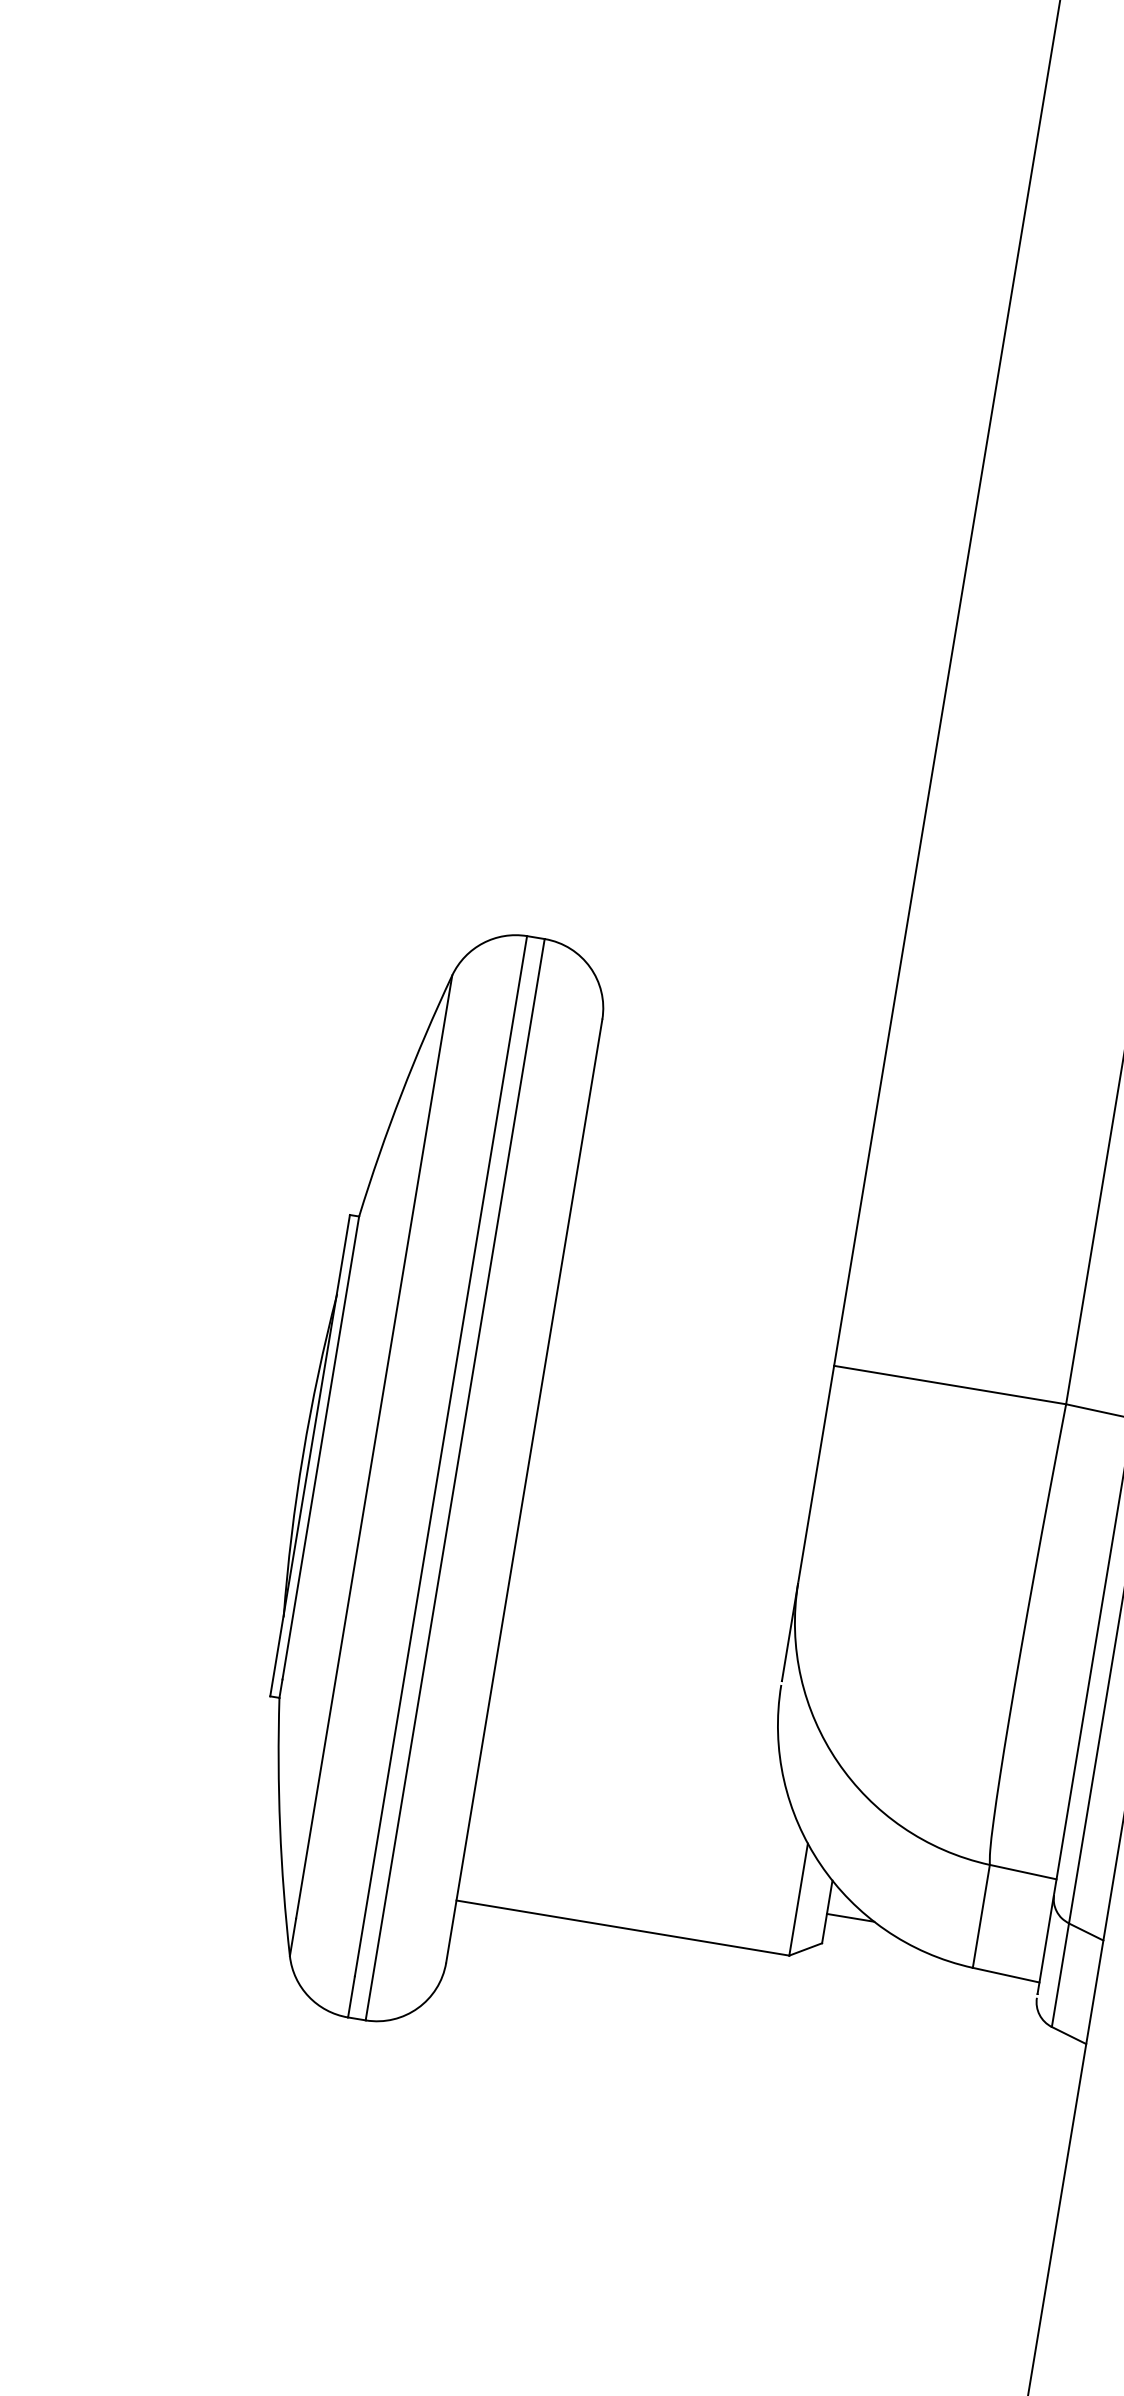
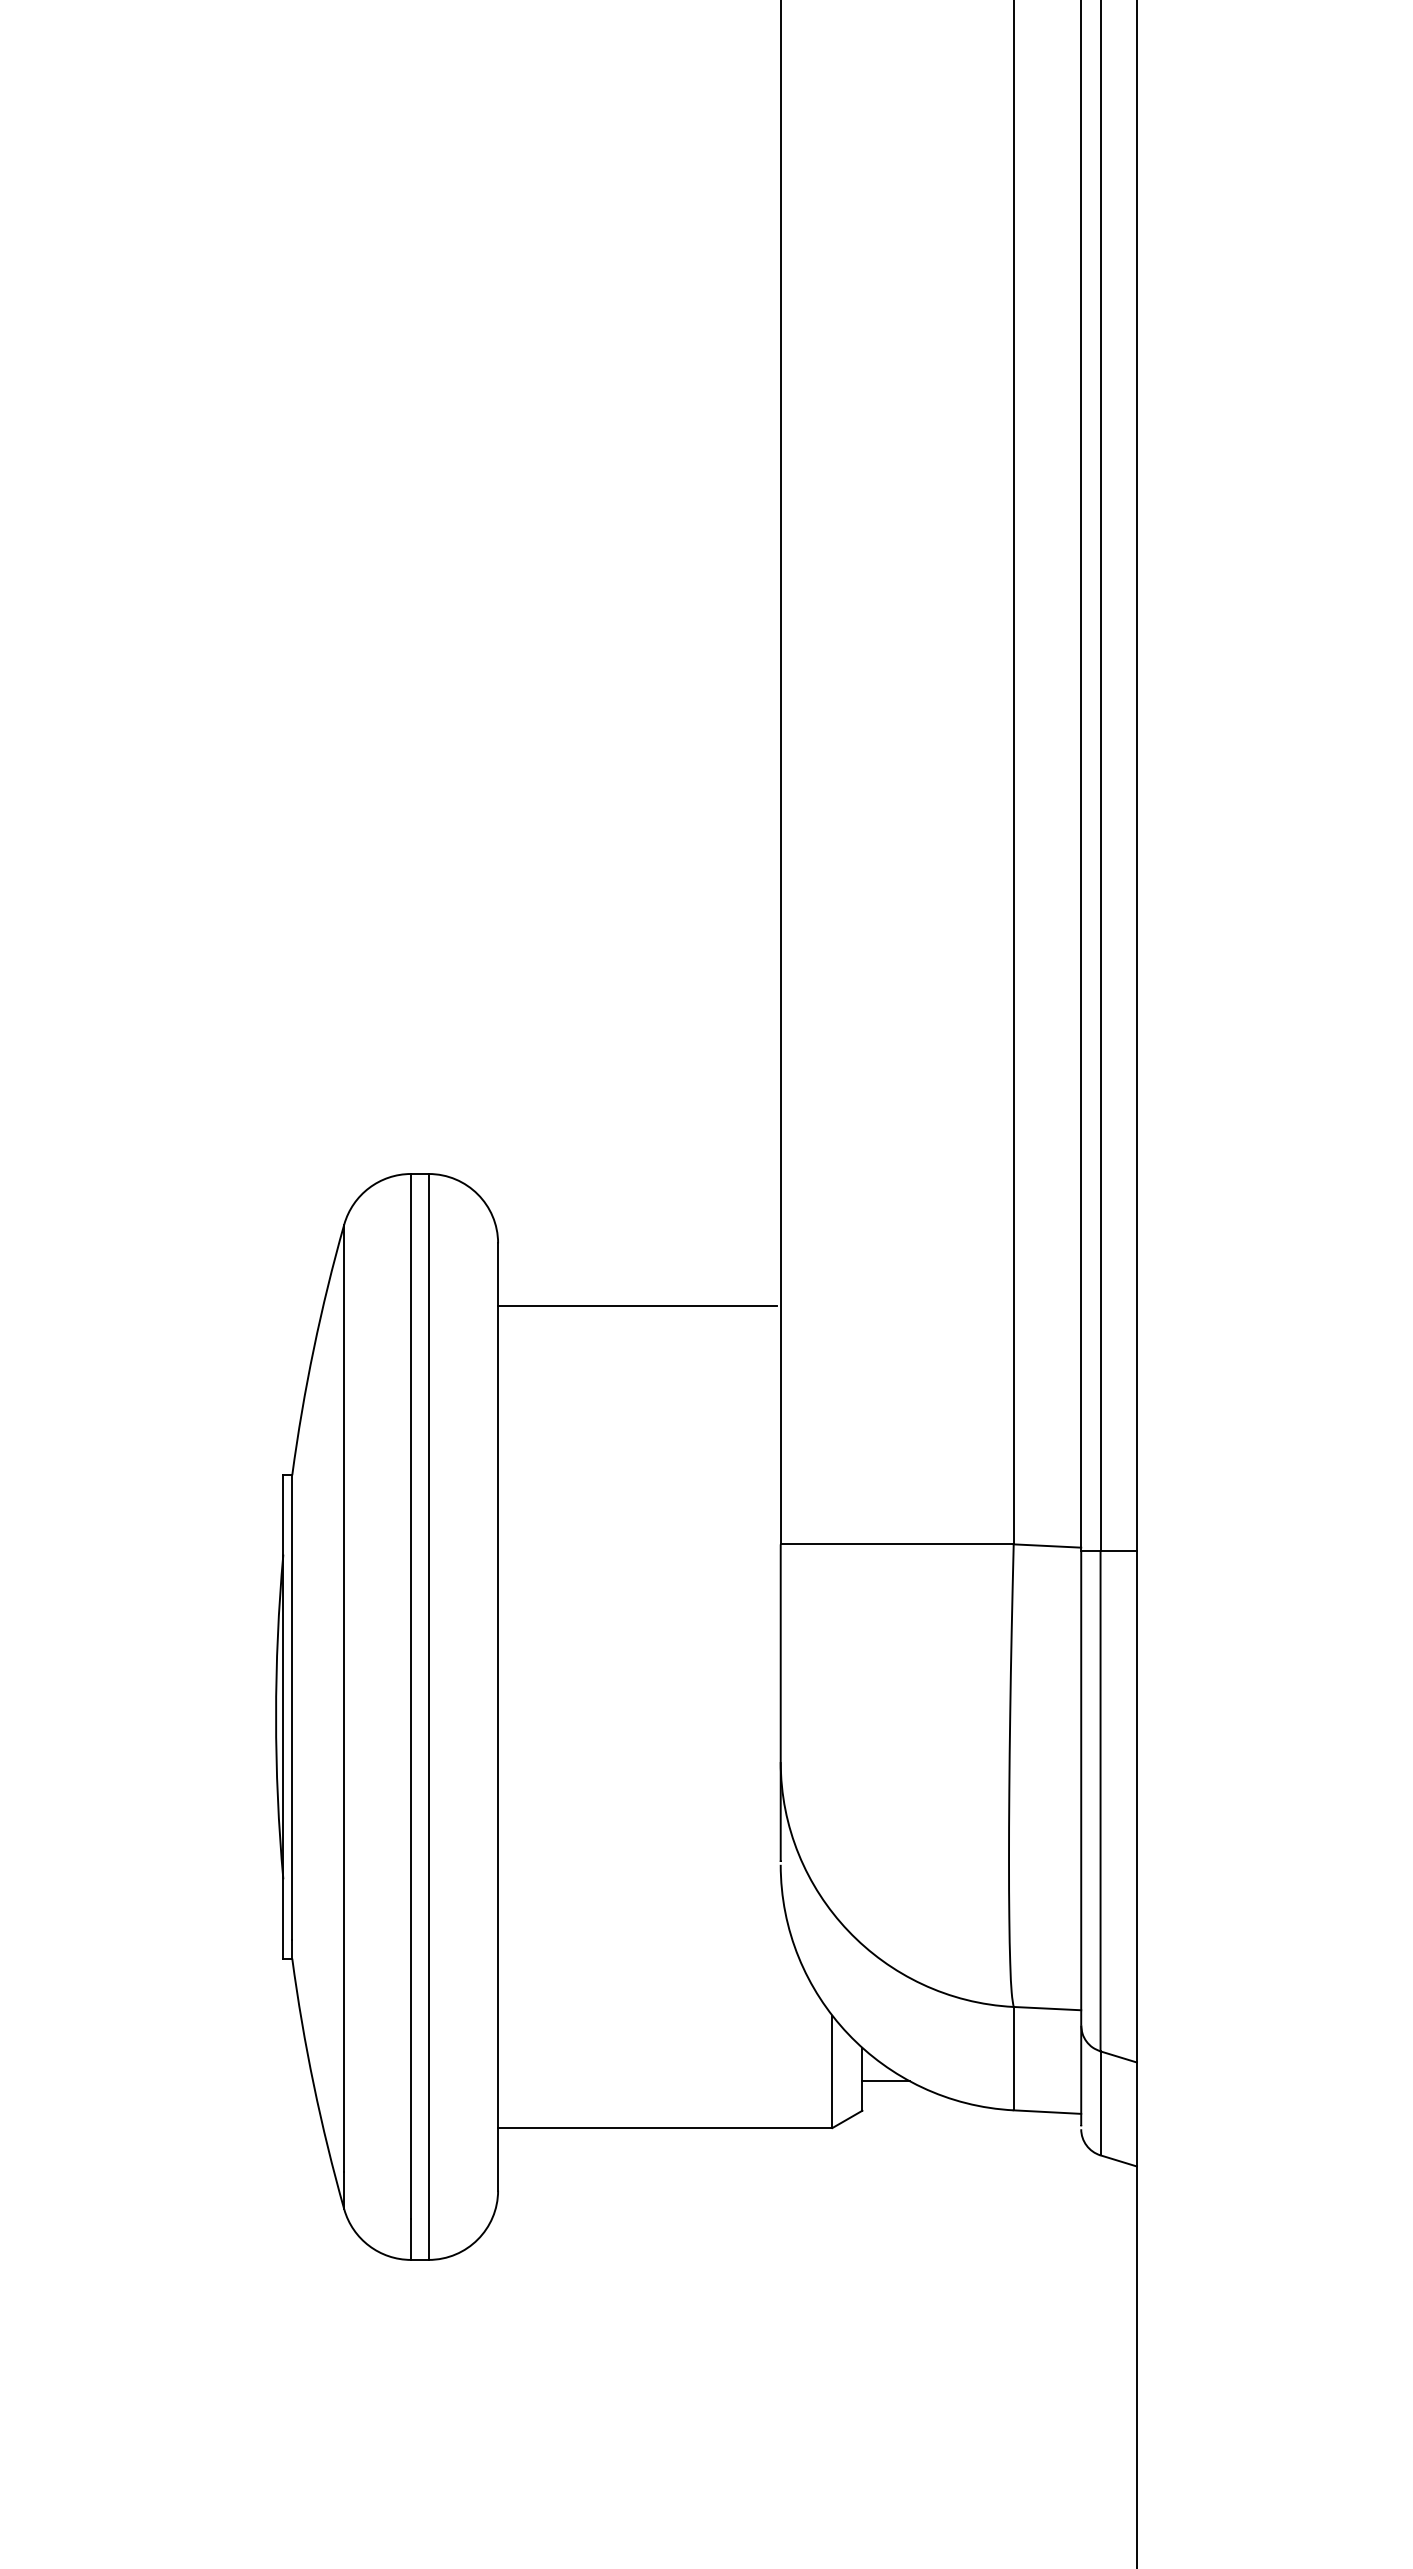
line: (730, 1104) -> (637, 1305), added

